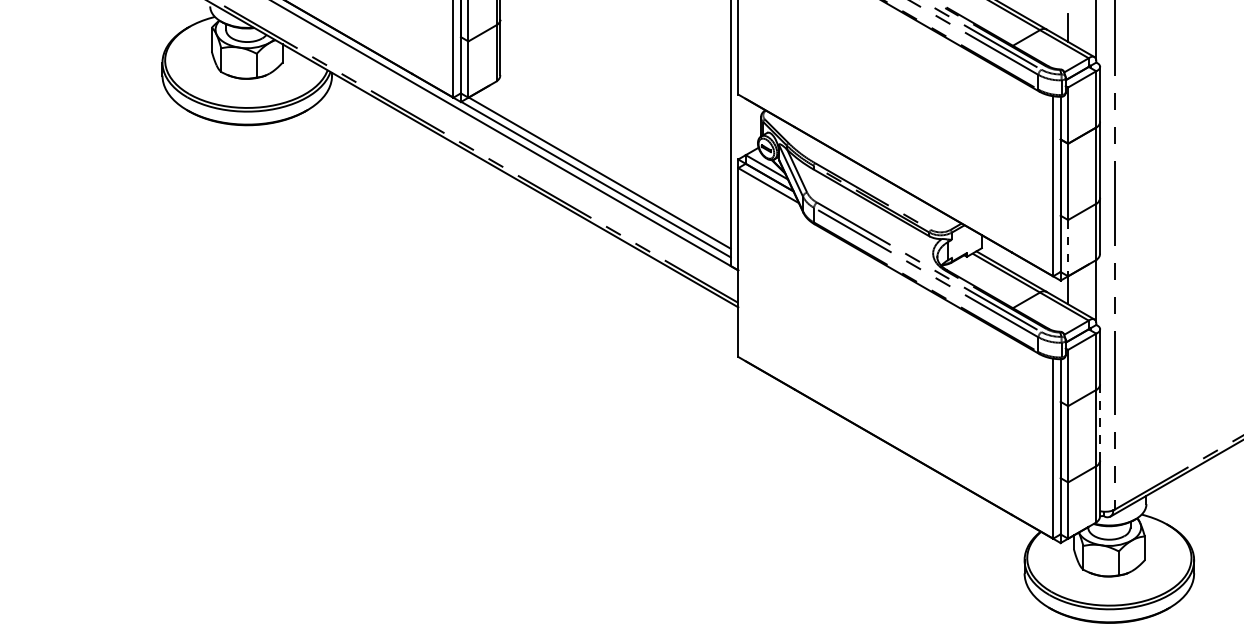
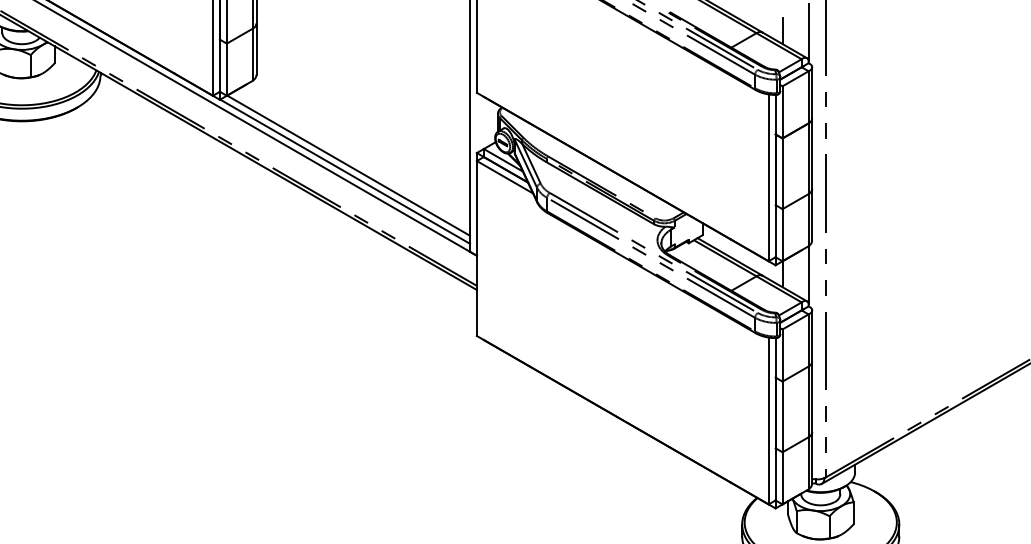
line: (1068, 248) -> (782, 235), dashed -> solid
line: (1100, 422) -> (812, 396), dashed -> solid

